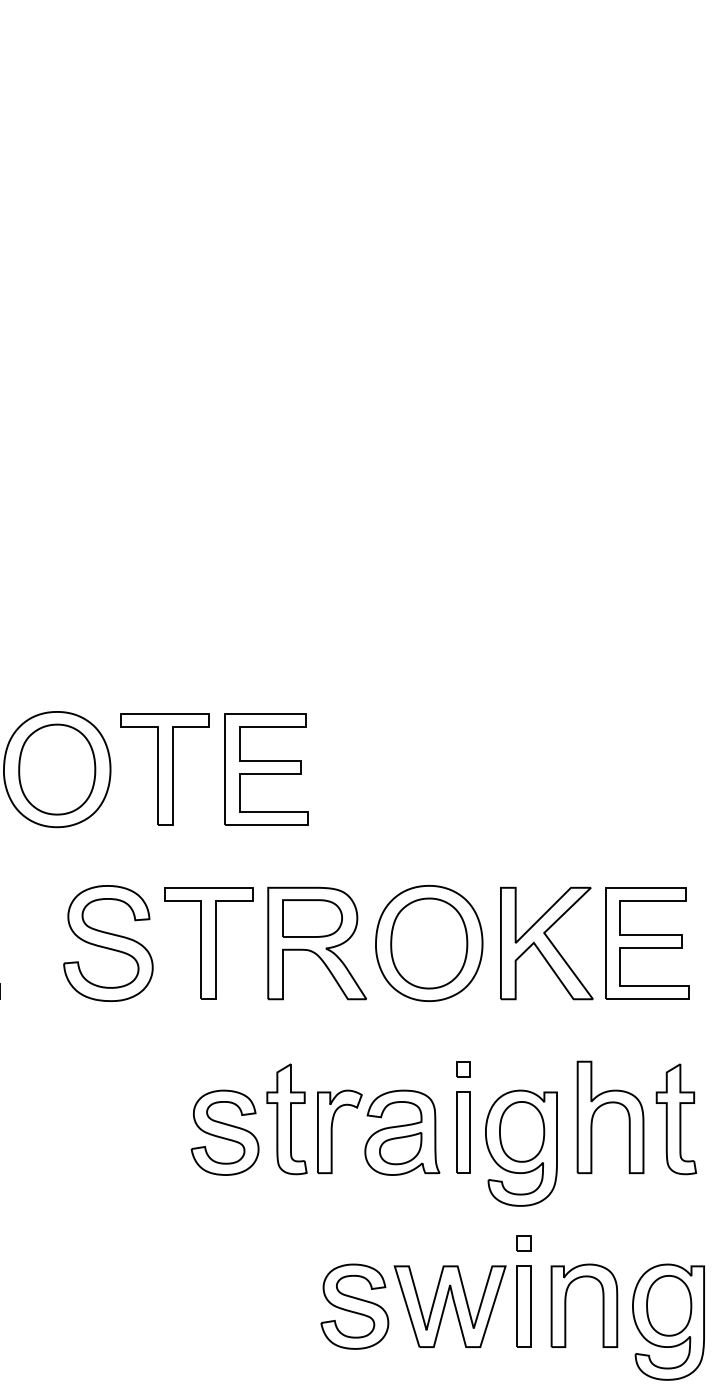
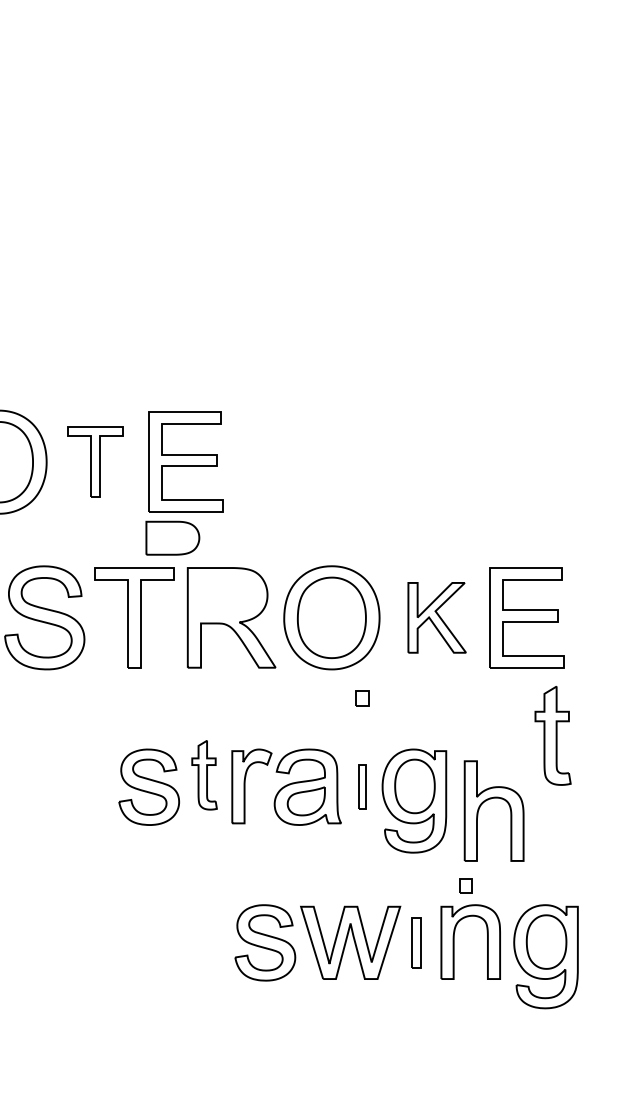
part: (164, 769) -> (94, 462), size x0.7
part: (312, 918) -> (172, 538), moved
part: (546, 943) -> (436, 617), size x0.7
part: (463, 1069) -> (362, 698), moved
part: (606, 1104) -> (490, 799), moved
part: (286, 1119) -> (204, 775), size x0.7
part: (676, 1119) -> (553, 735), moved
part: (463, 1132) -> (362, 786), size x0.6
part: (523, 1243) -> (465, 886), moved
part: (523, 1306) -> (416, 942), size x0.7

